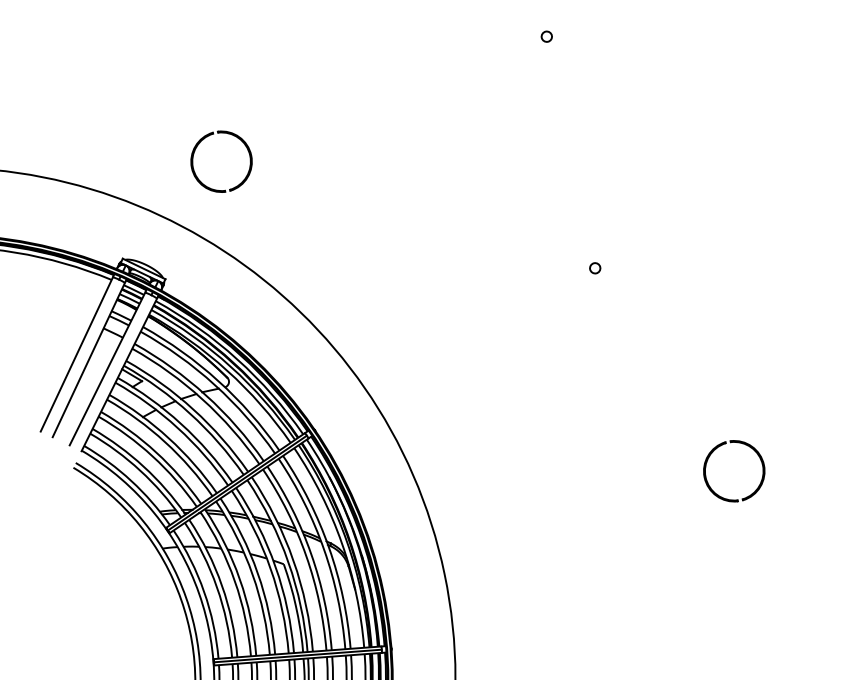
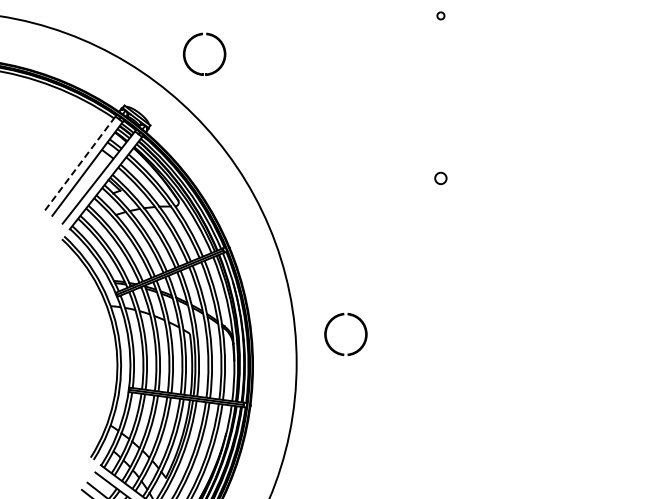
circle: (594, 268) -> (440, 178), size x1.6
line: (75, 354) -> (79, 163), solid -> dashed
part: (721, 447) -> (340, 316), moved

